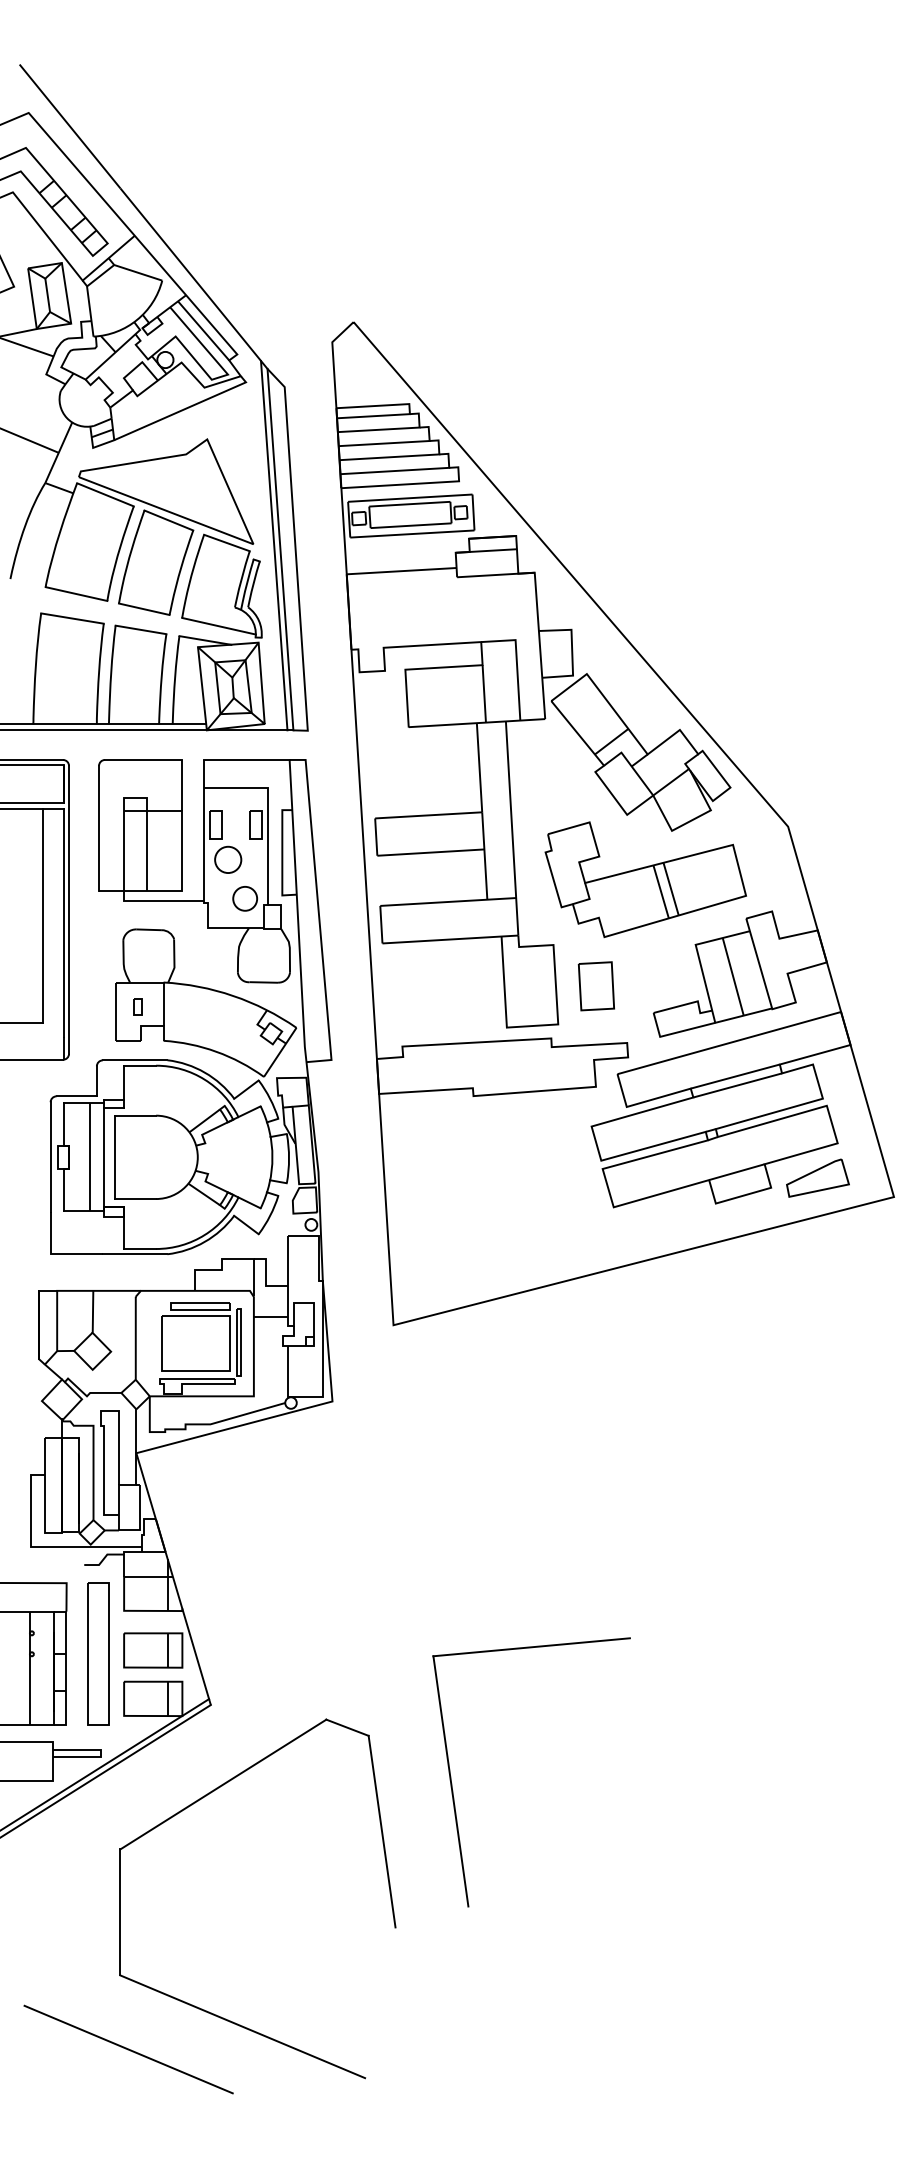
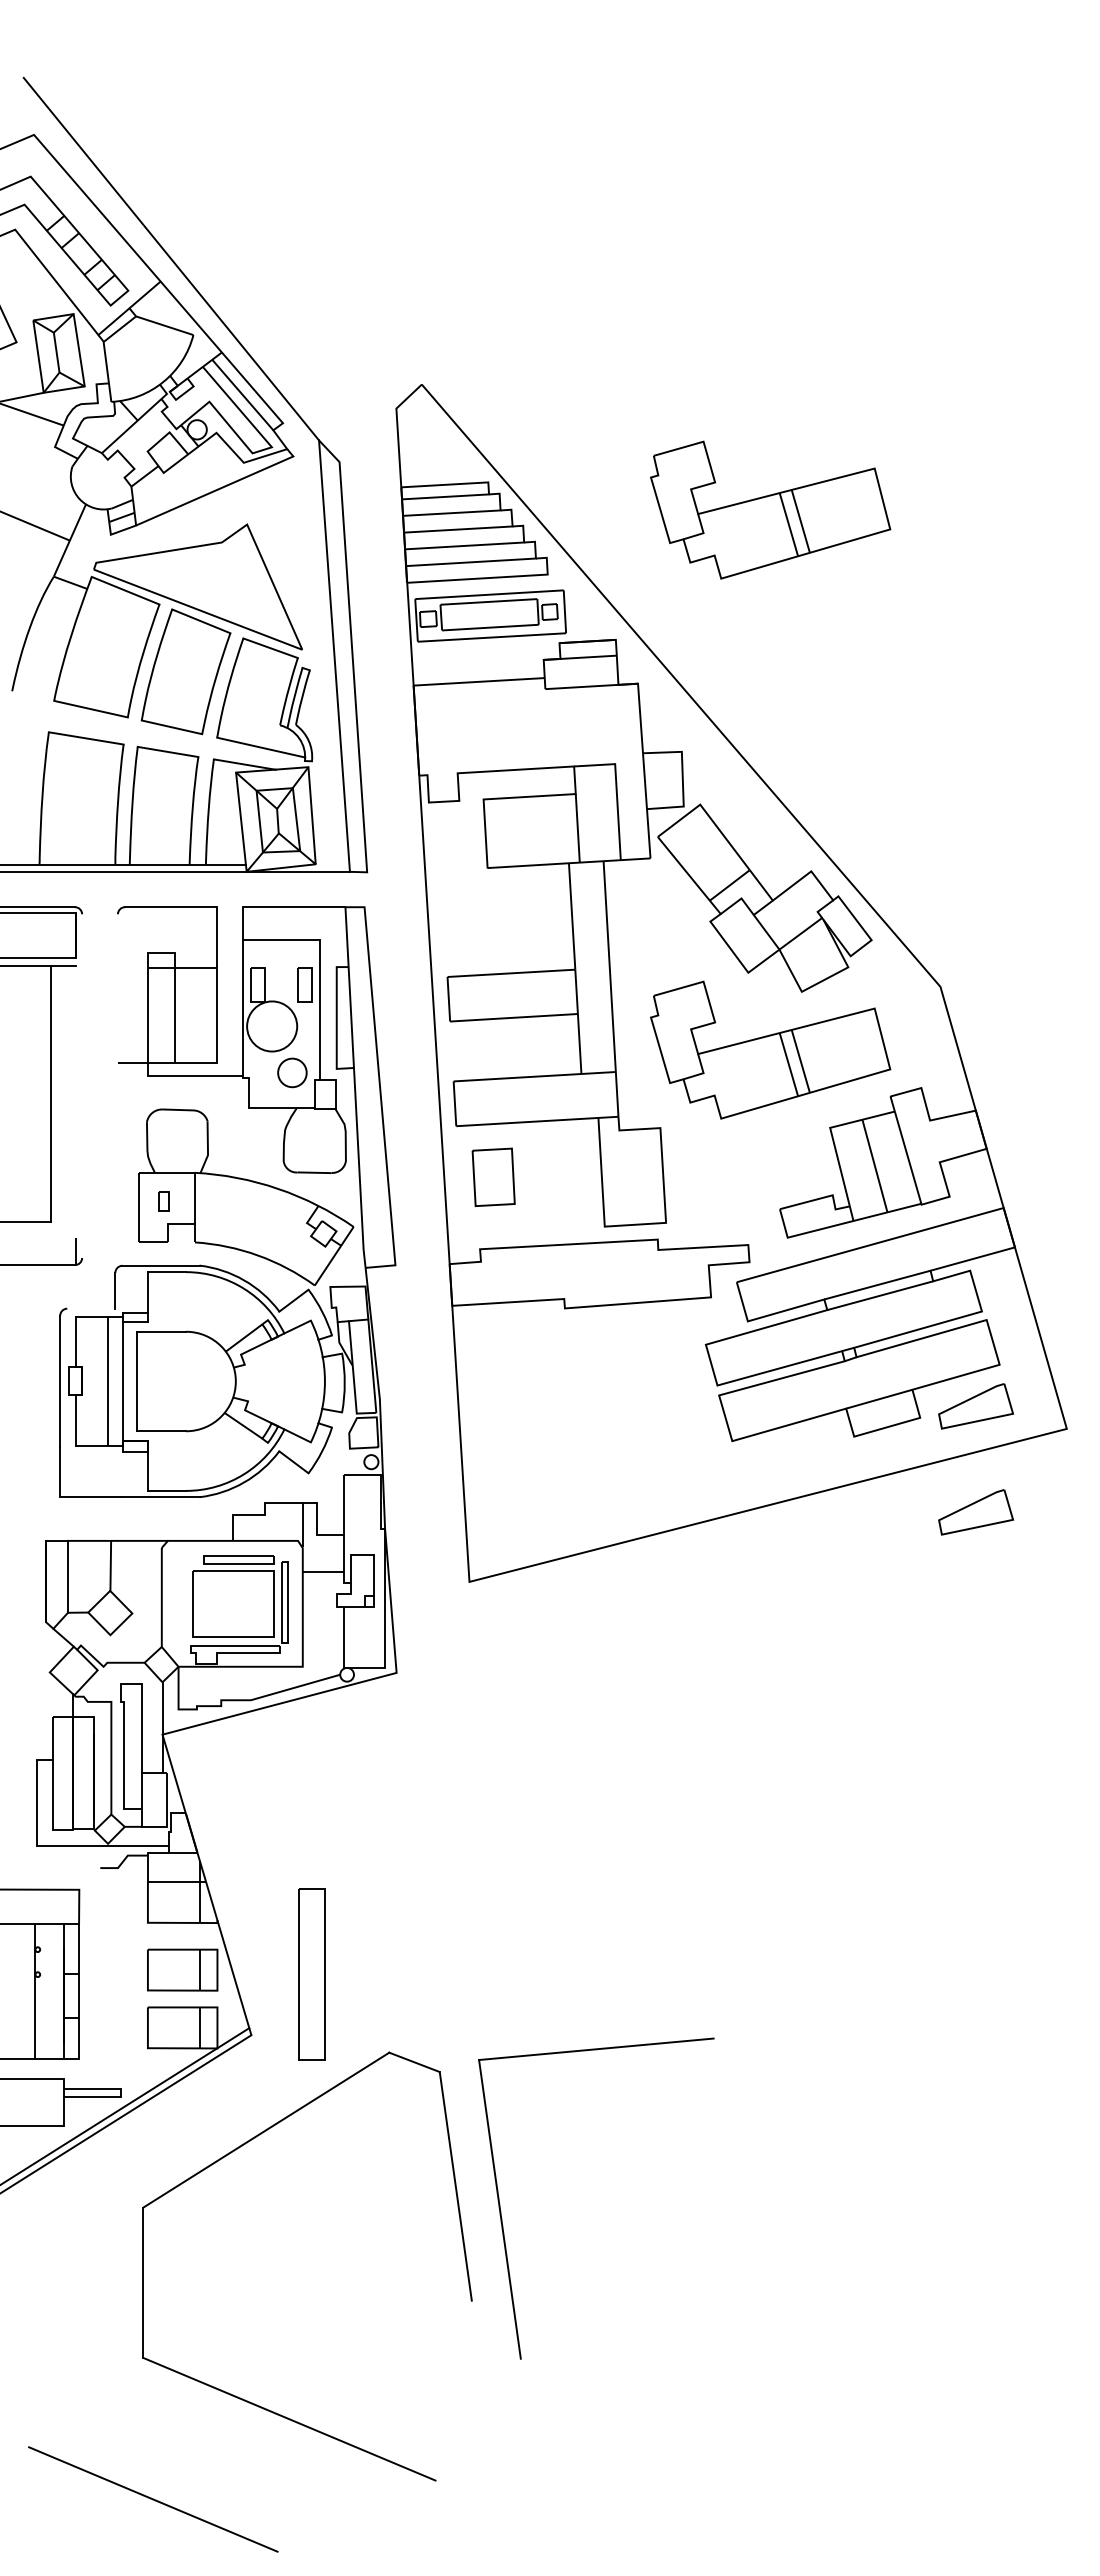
part: (645, 426) -> (770, 509), added
line: (273, 545) -> (326, 651), removed
line: (98, 828) -> (117, 988), removed
circle: (227, 859) -> (271, 1026), size x1.6
line: (69, 910) -> (82, 1086), removed
line: (64, 923) -> (76, 1102), removed
part: (596, 985) -> (493, 1176), moved
line: (76, 1096) -> (91, 1308), removed
part: (818, 1267) -> (976, 1512), added
part: (97, 1654) -> (311, 1974), moved
part: (452, 1783) -> (501, 2211), moved
line: (128, 2049) -> (153, 2499), moved

